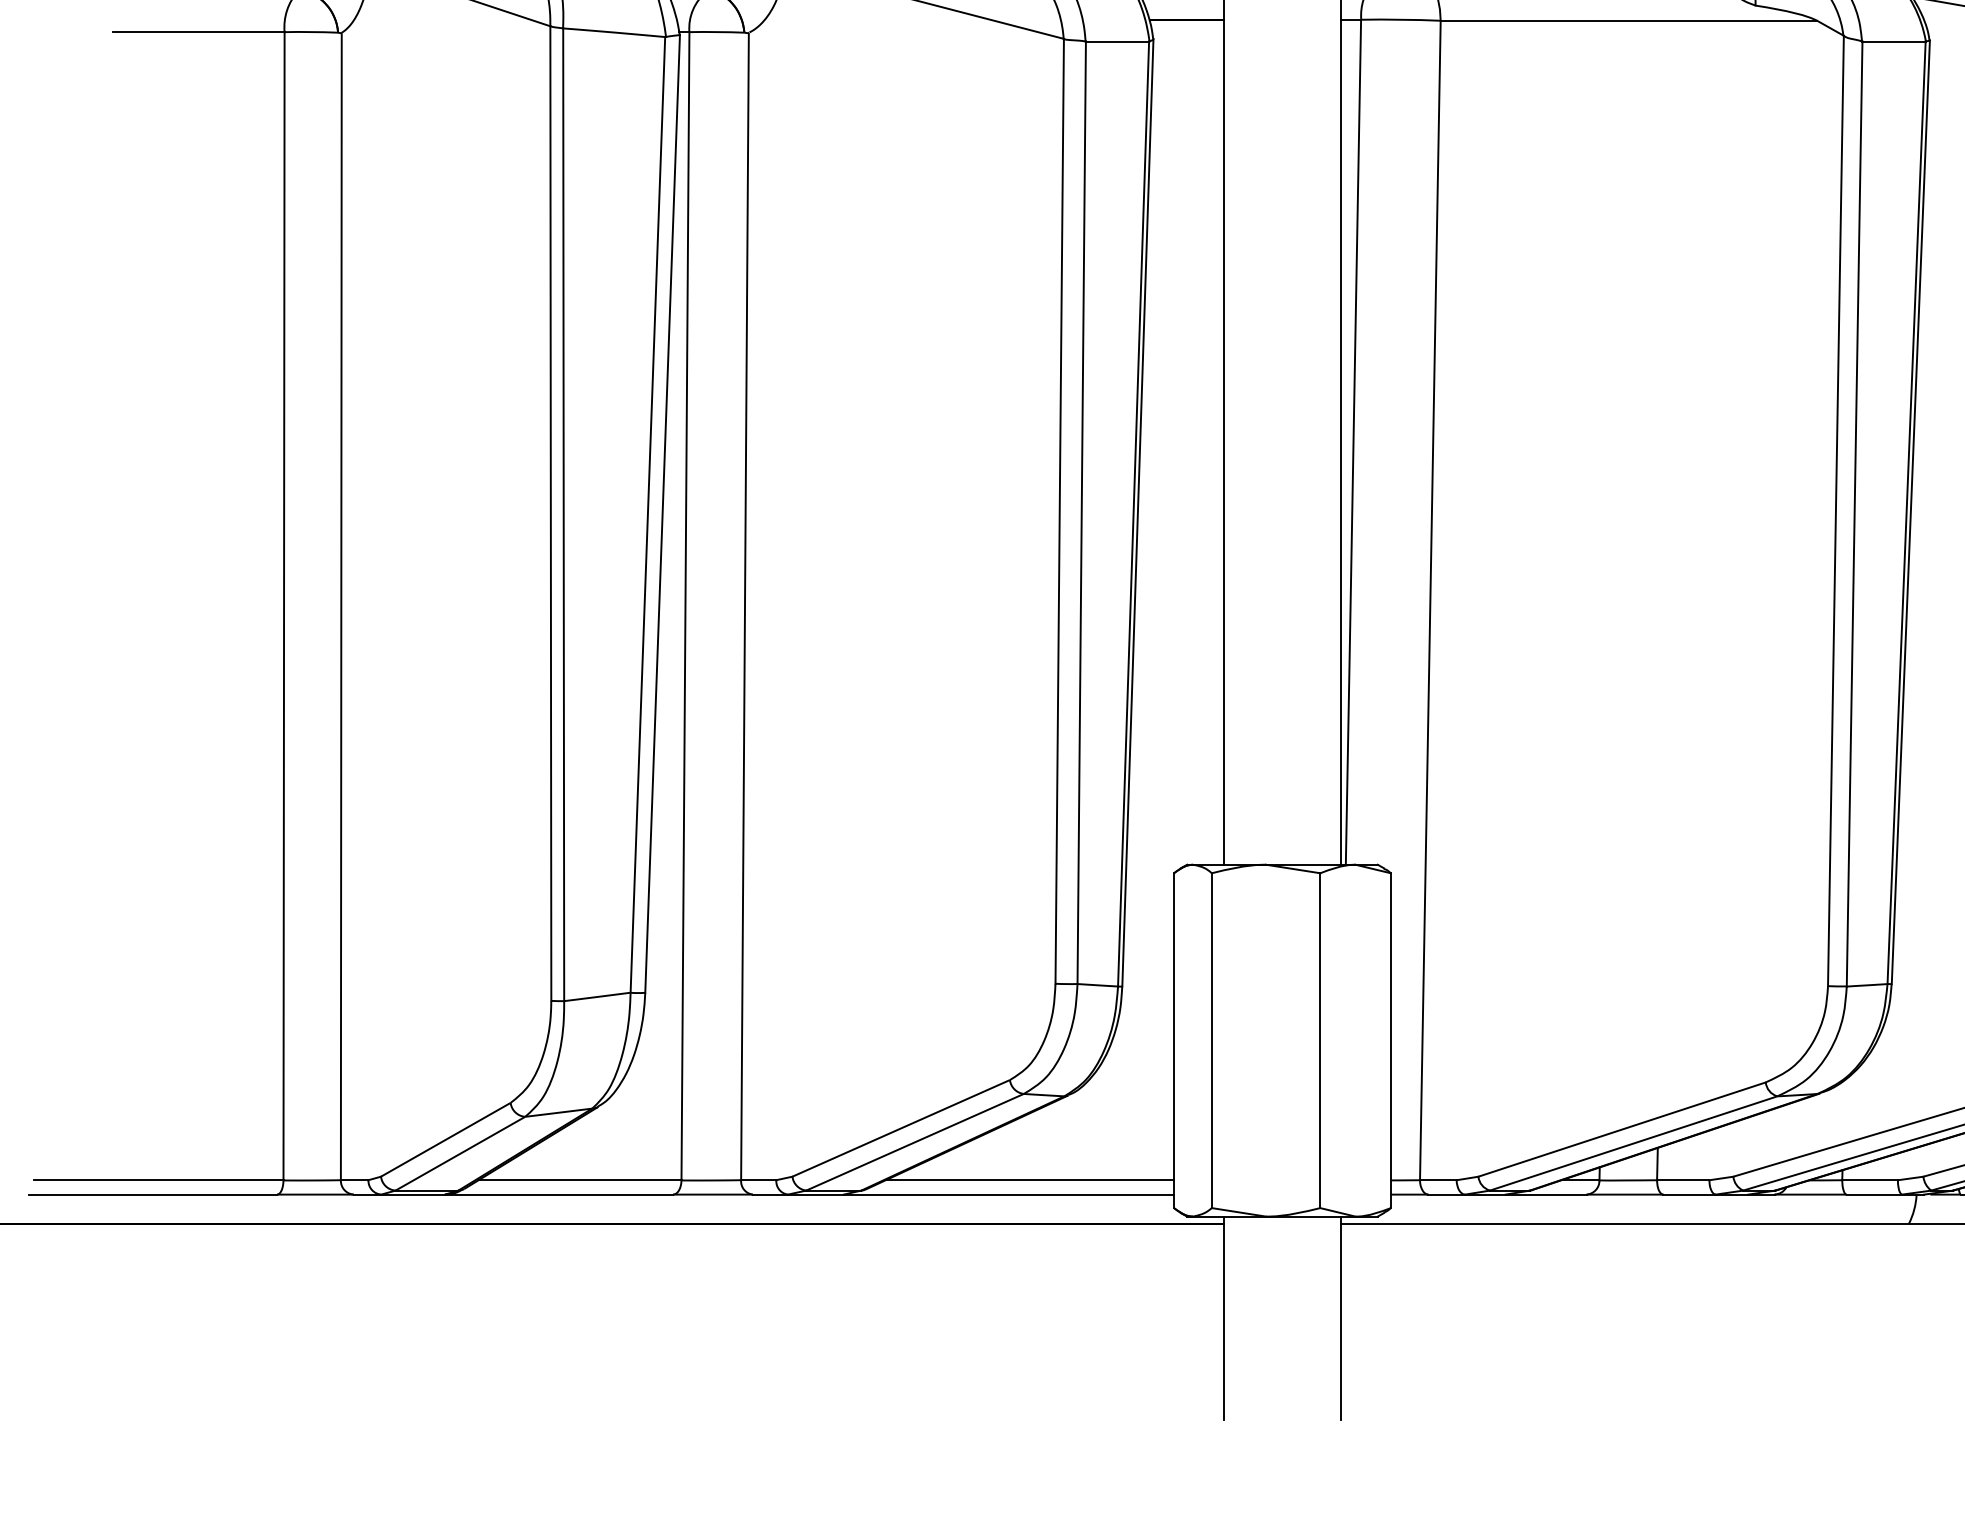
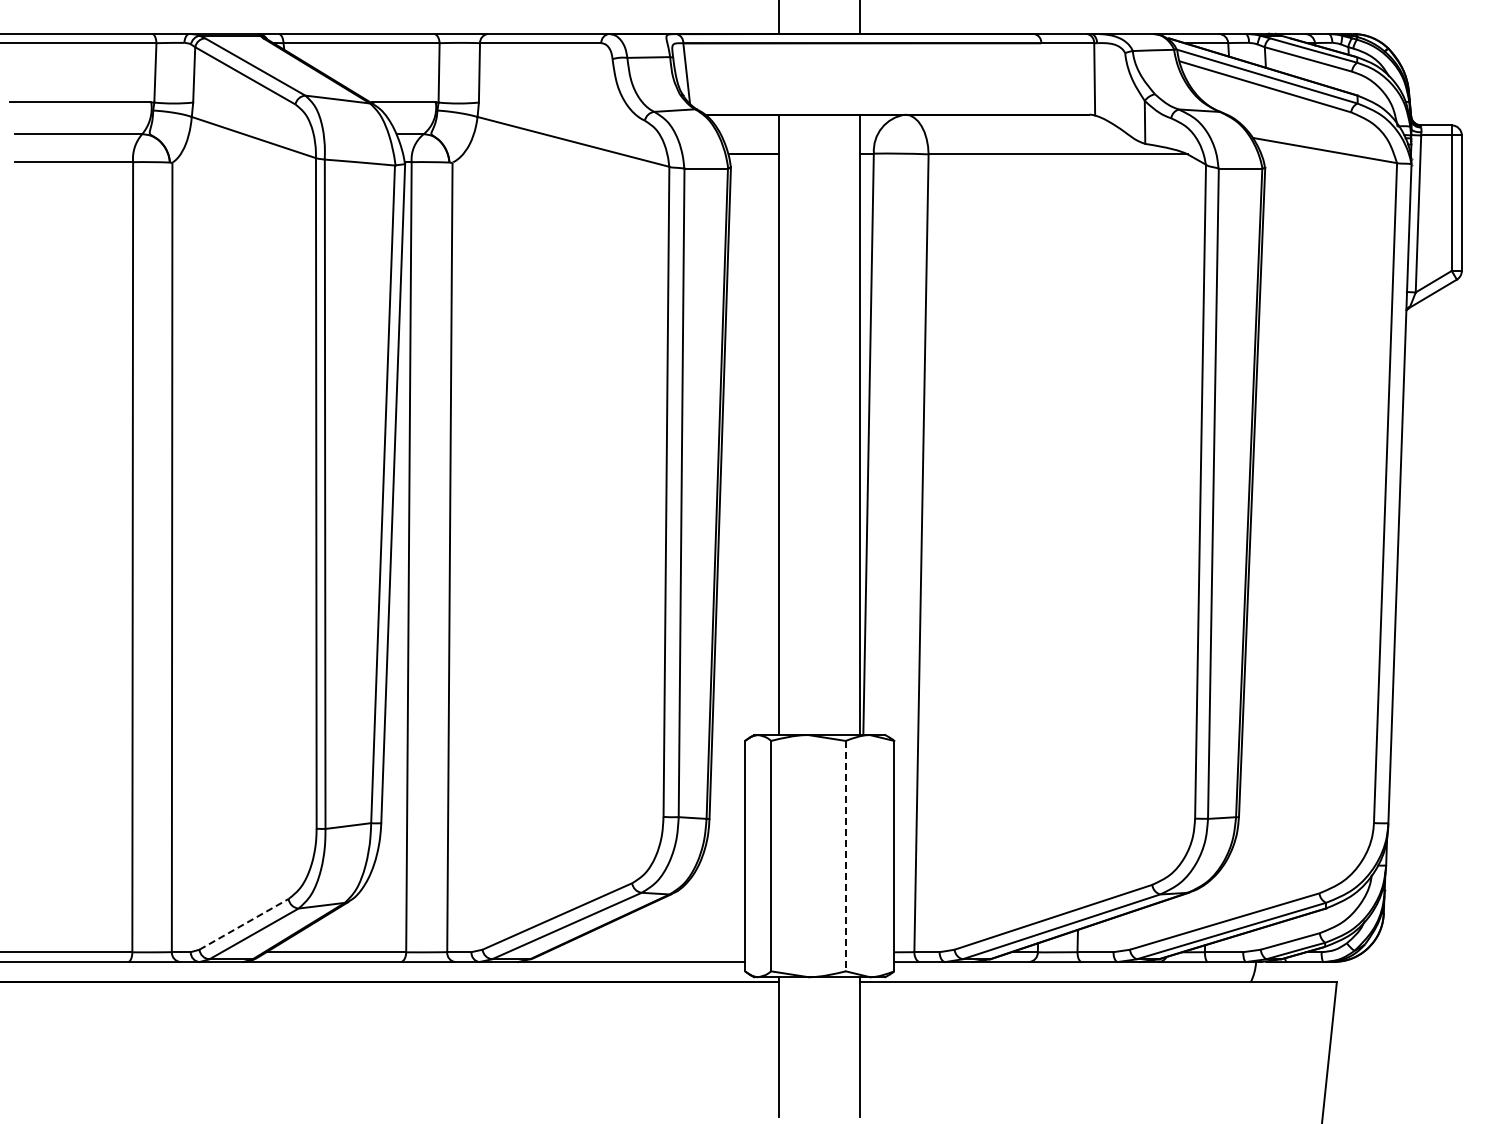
line: (1319, 1041) -> (845, 856), solid -> dashed
line: (446, 1140) -> (244, 924), solid -> dashed
line: (1030, 1180) -> (646, 952), removed

